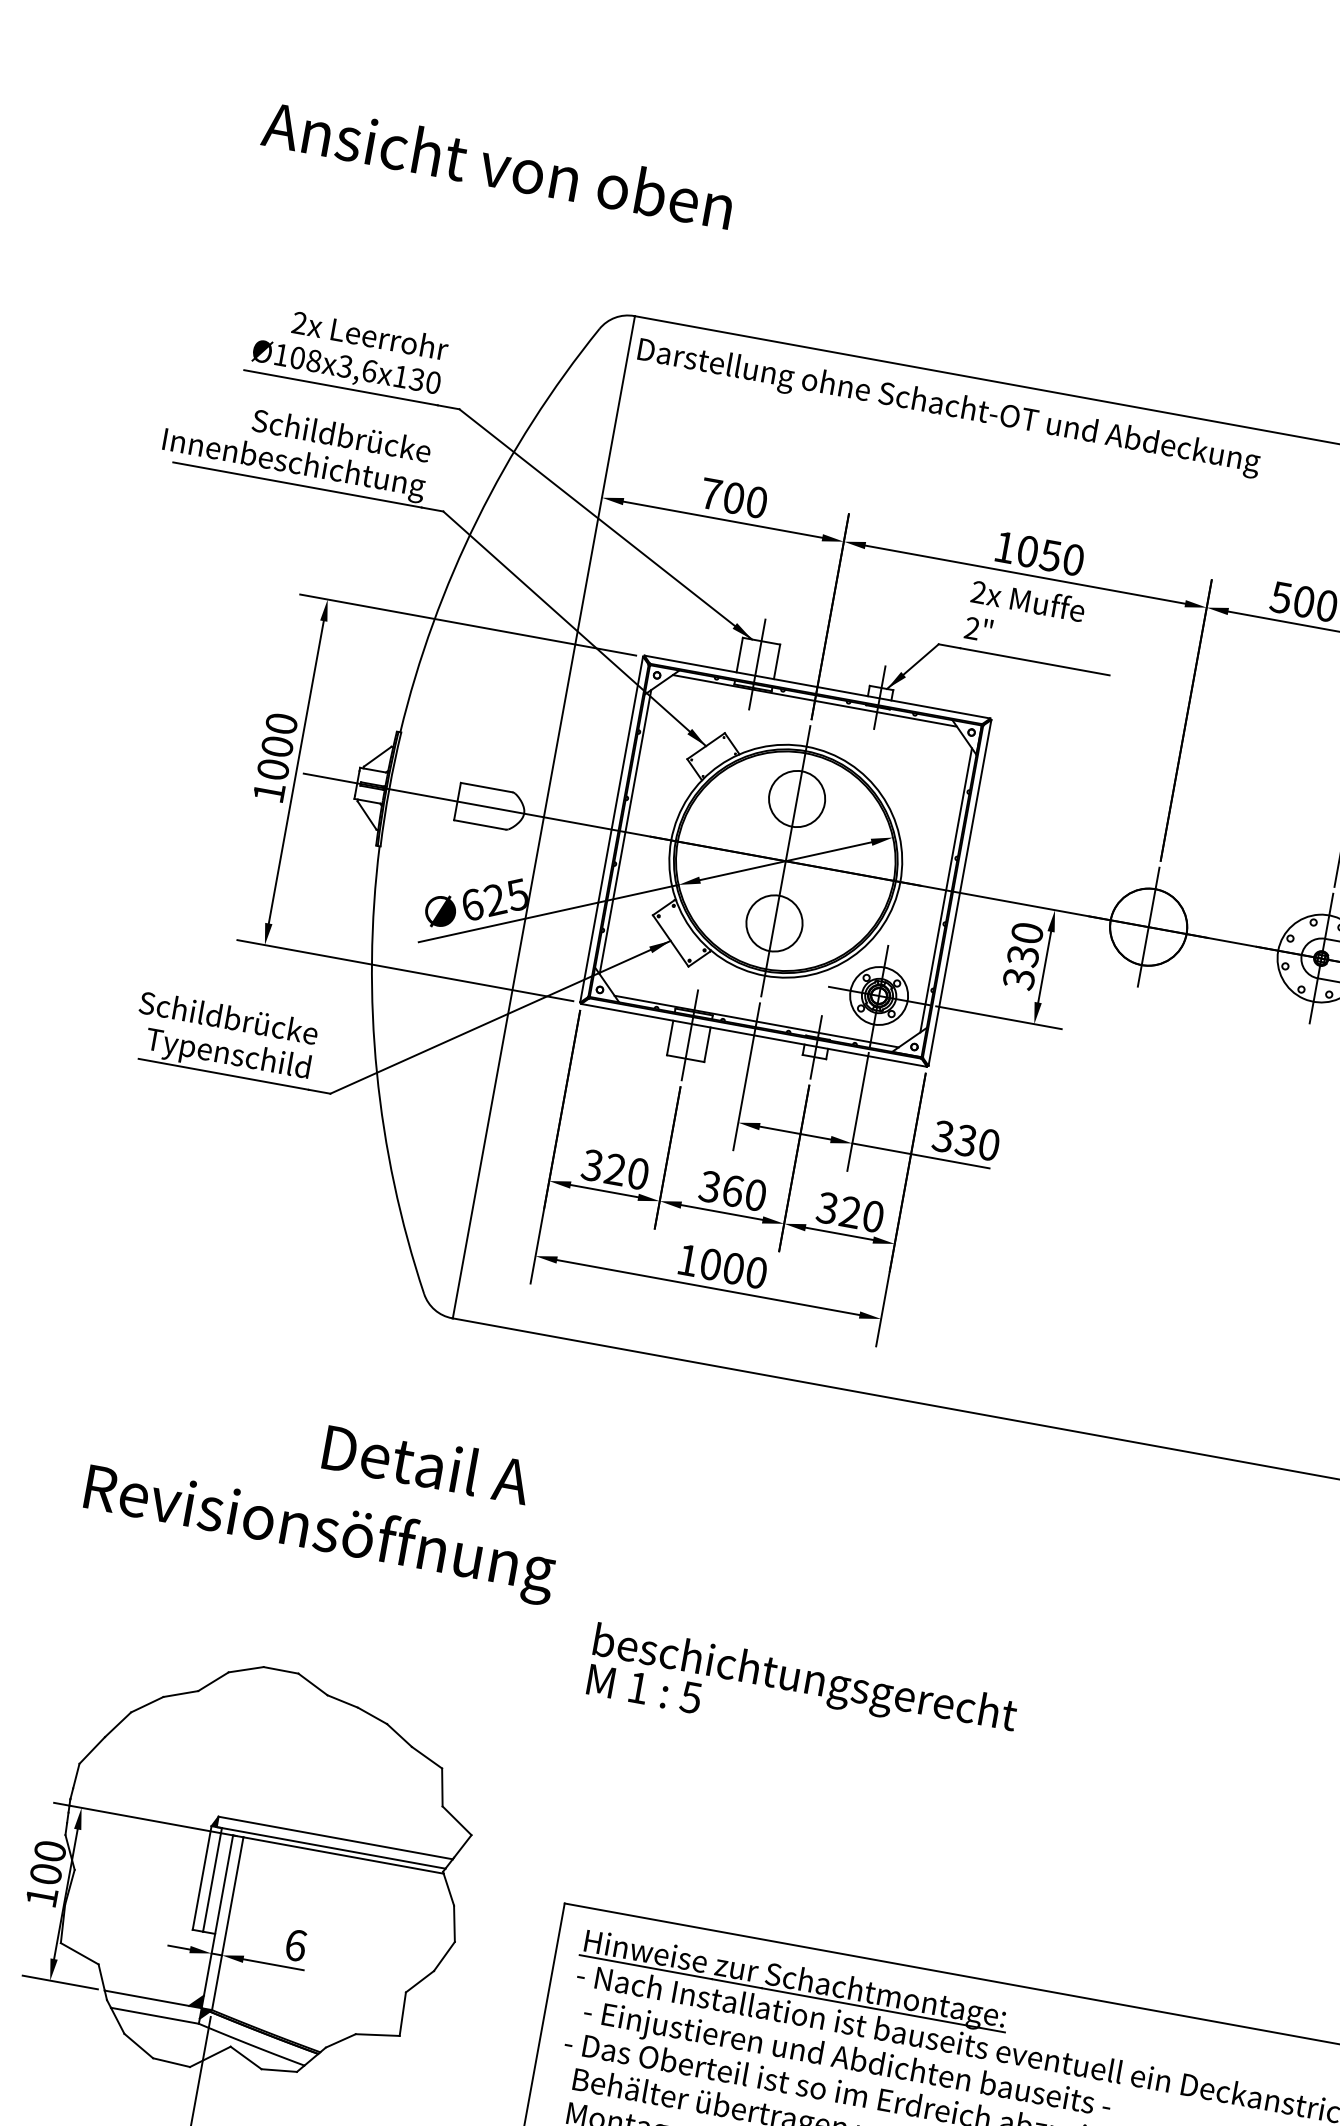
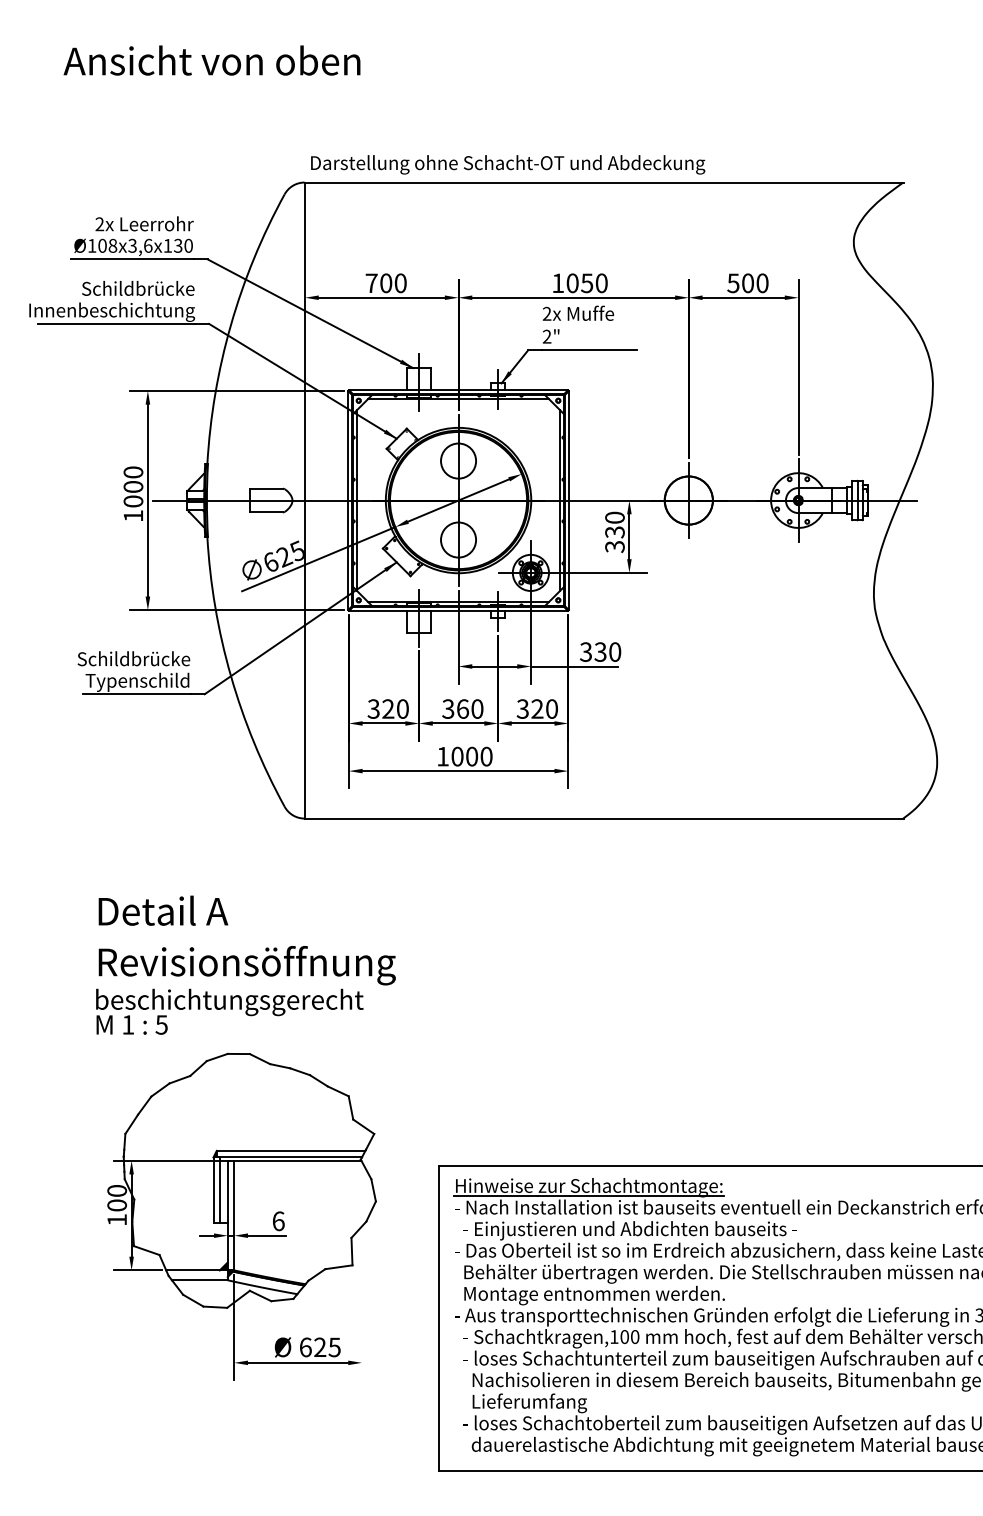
text: (497, 164) -> (211, 60), moved
text: (949, 407) -> (508, 164), moved
text: (427, 1463) -> (163, 910), moved
text: (801, 1695) -> (229, 1011), moved

